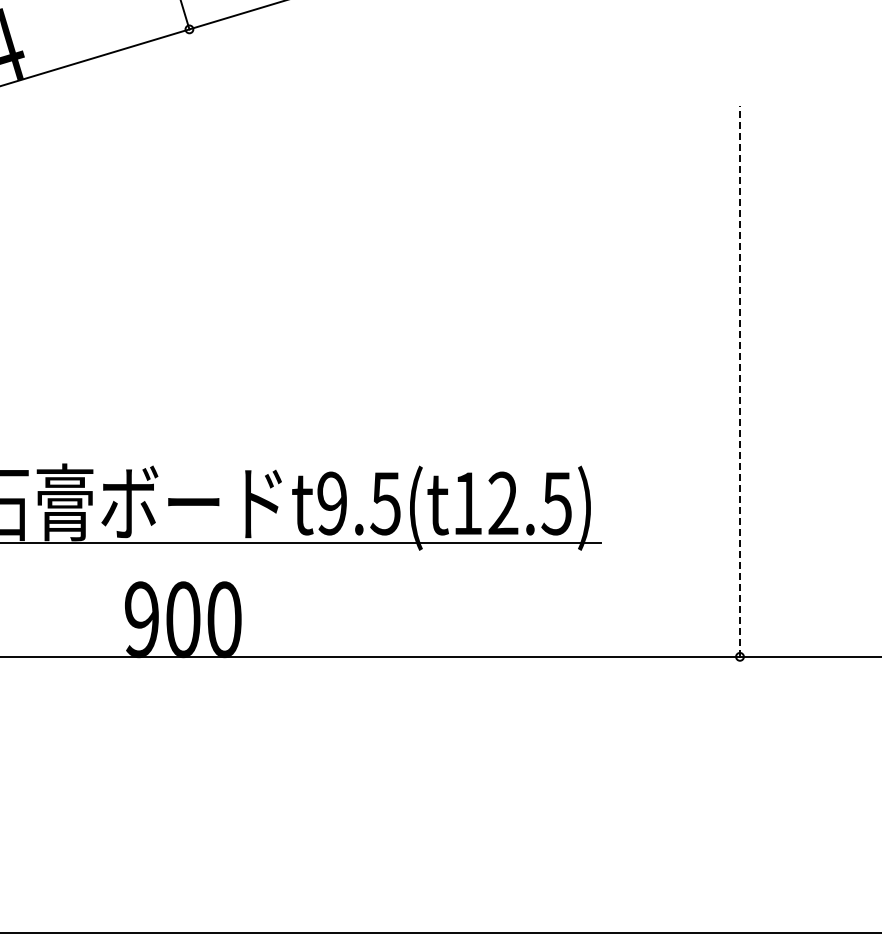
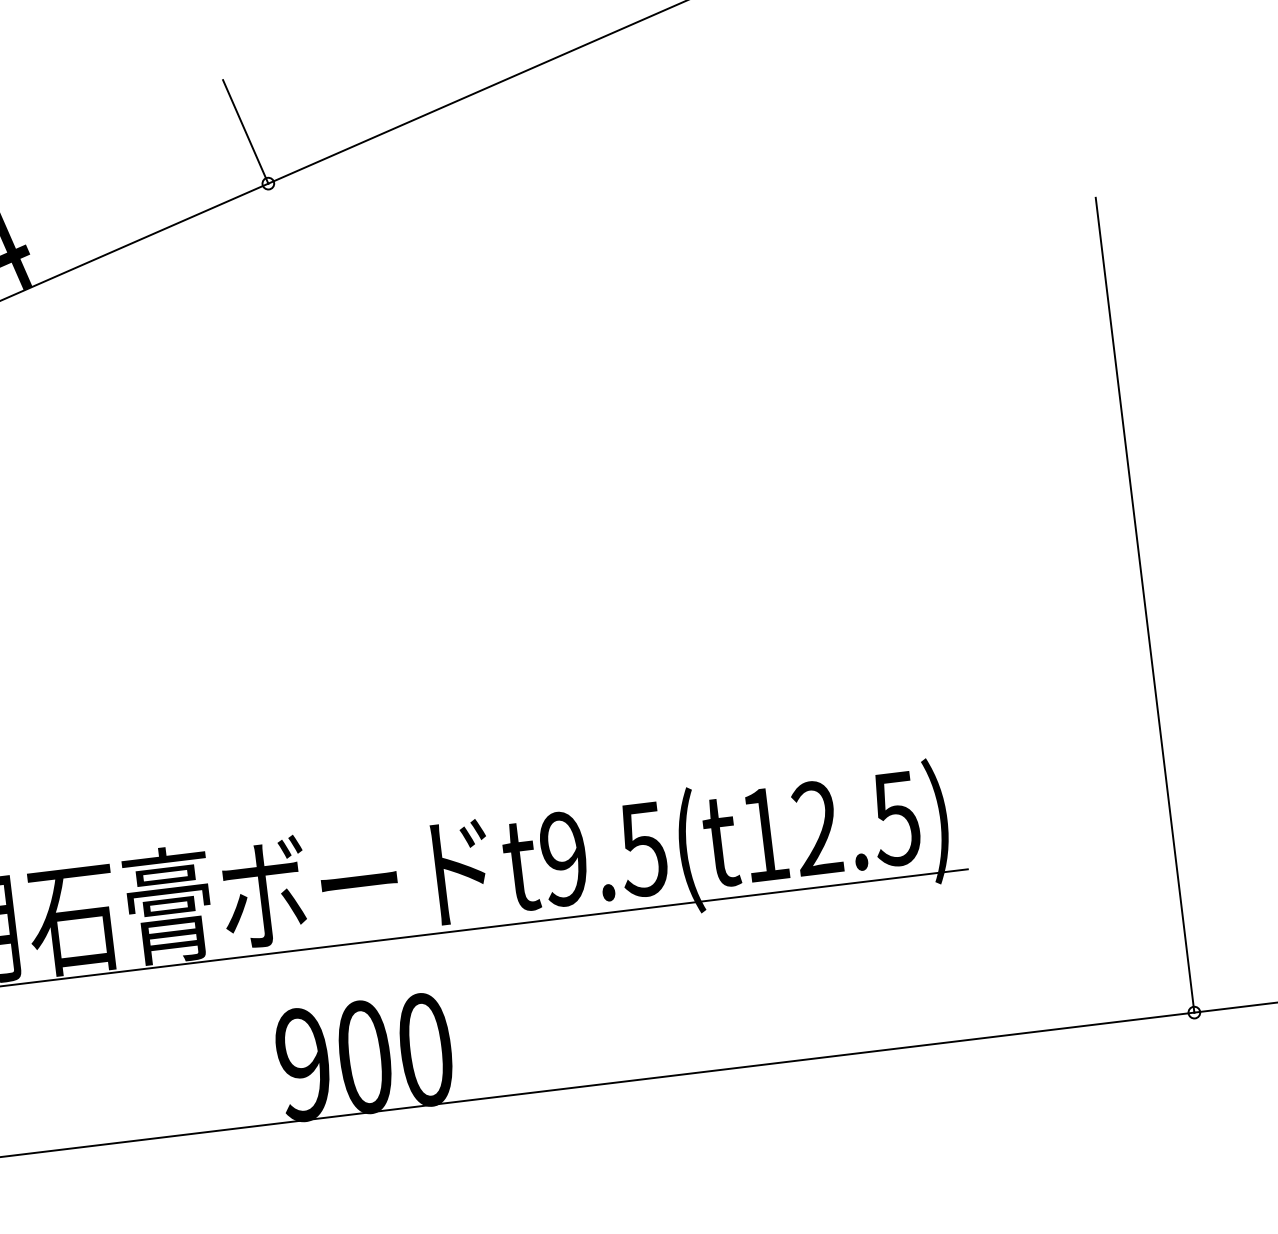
line: (740, 381) -> (1145, 605), dashed -> solid

